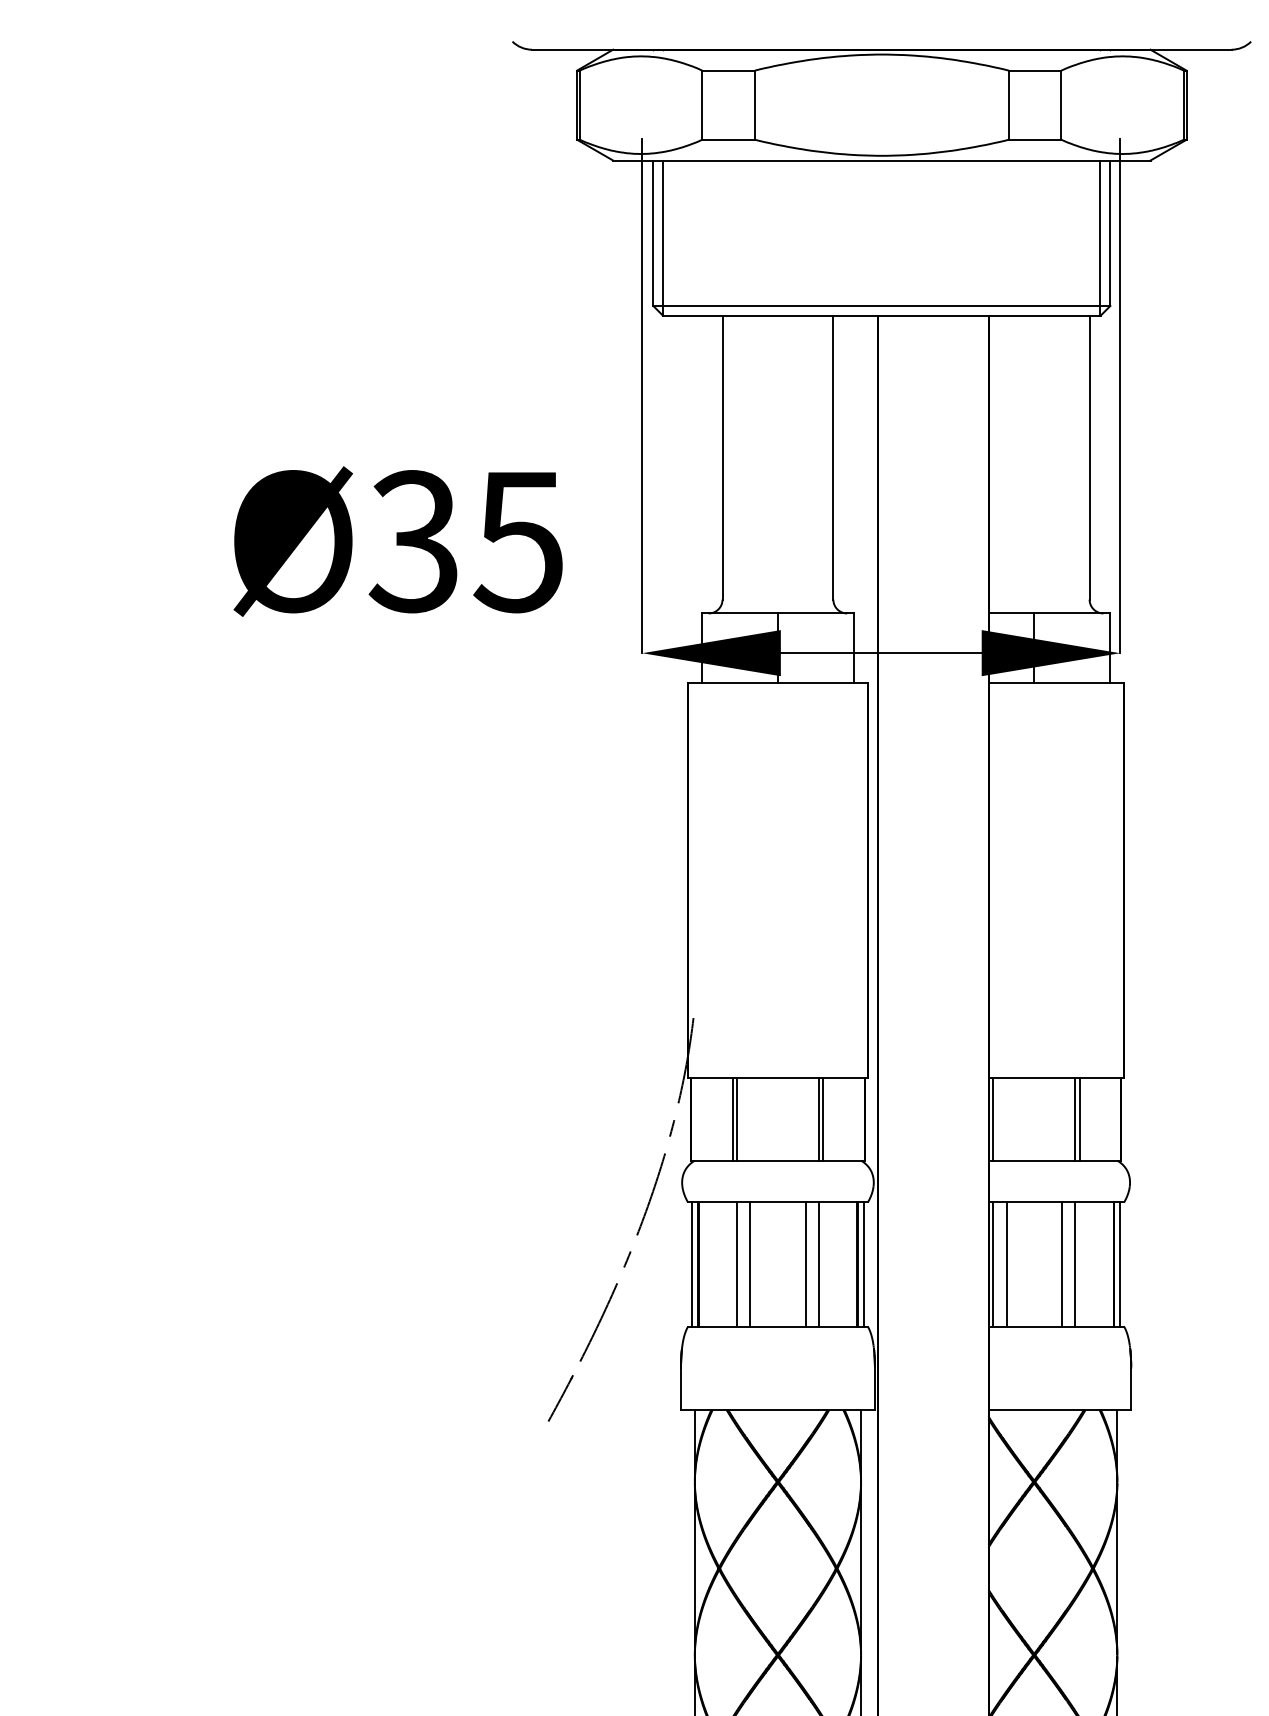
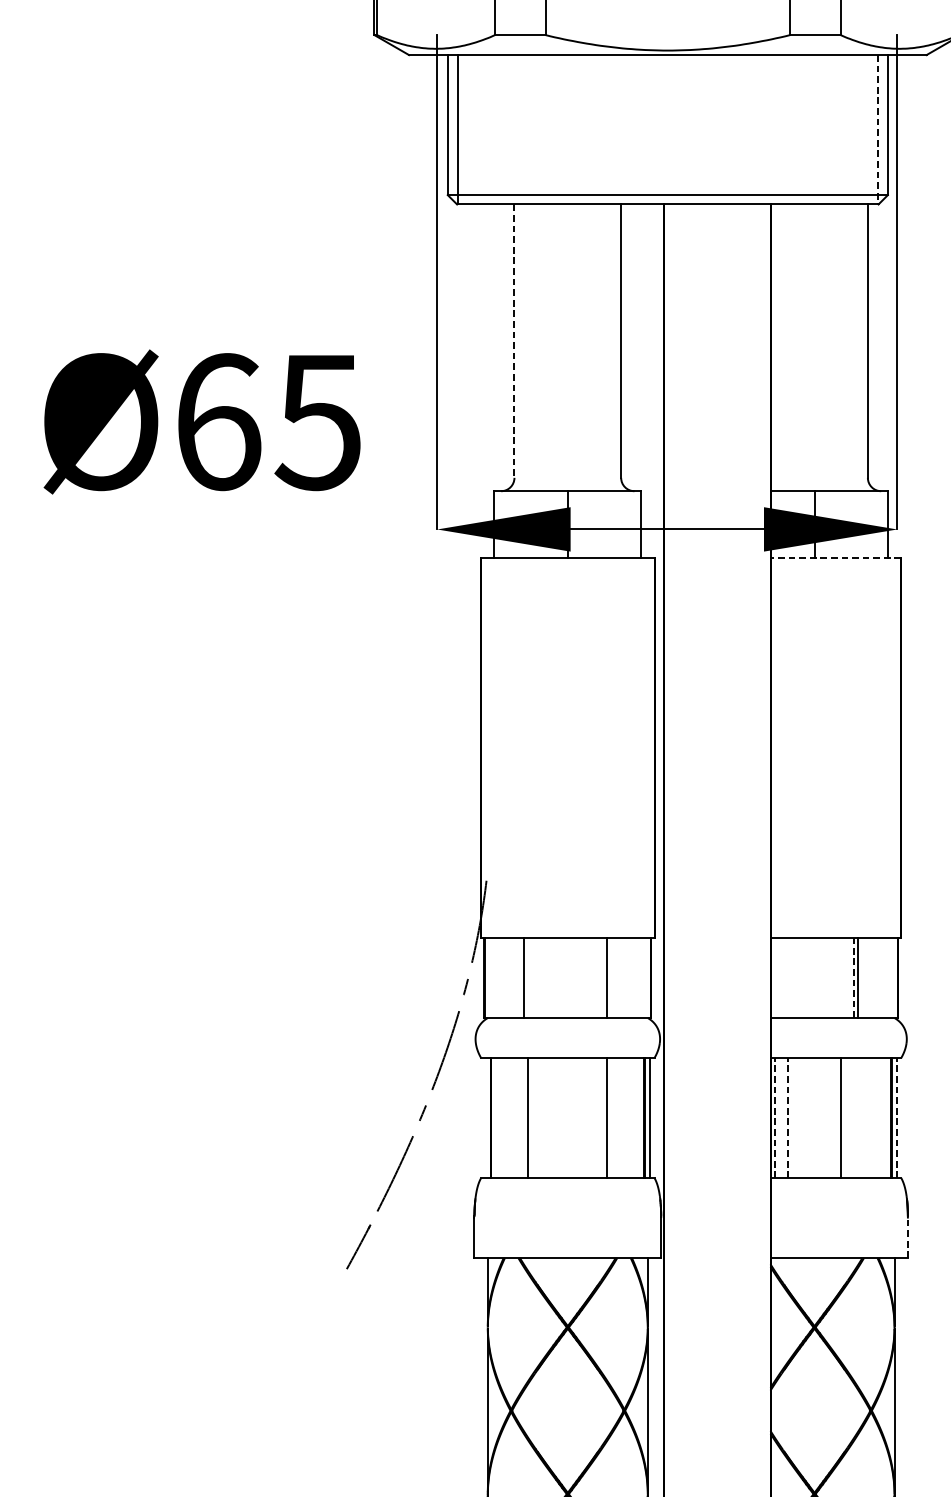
line: (1100, 238) -> (878, 130), solid -> dashed
line: (722, 457) -> (514, 341), solid -> dashed
text: (413, 541) -> (216, 421), Ø35 -> Ø65
line: (1056, 682) -> (836, 557), solid -> dashed
line: (736, 1118) -> (527, 977), removed
line: (823, 1118) -> (611, 977), removed
line: (993, 1118) -> (775, 977), removed
line: (1075, 1119) -> (854, 978), solid -> dashed
line: (692, 1264) -> (485, 1118), removed
line: (750, 1264) -> (541, 1118), removed
line: (805, 1264) -> (594, 1118), removed
line: (993, 1264) -> (775, 1118), solid -> dashed
line: (1006, 1264) -> (787, 1118), solid -> dashed
line: (1075, 1264) -> (854, 1118), removed
line: (1119, 1264) -> (896, 1118), solid -> dashed
line: (1131, 1388) -> (908, 1237), solid -> dashed

